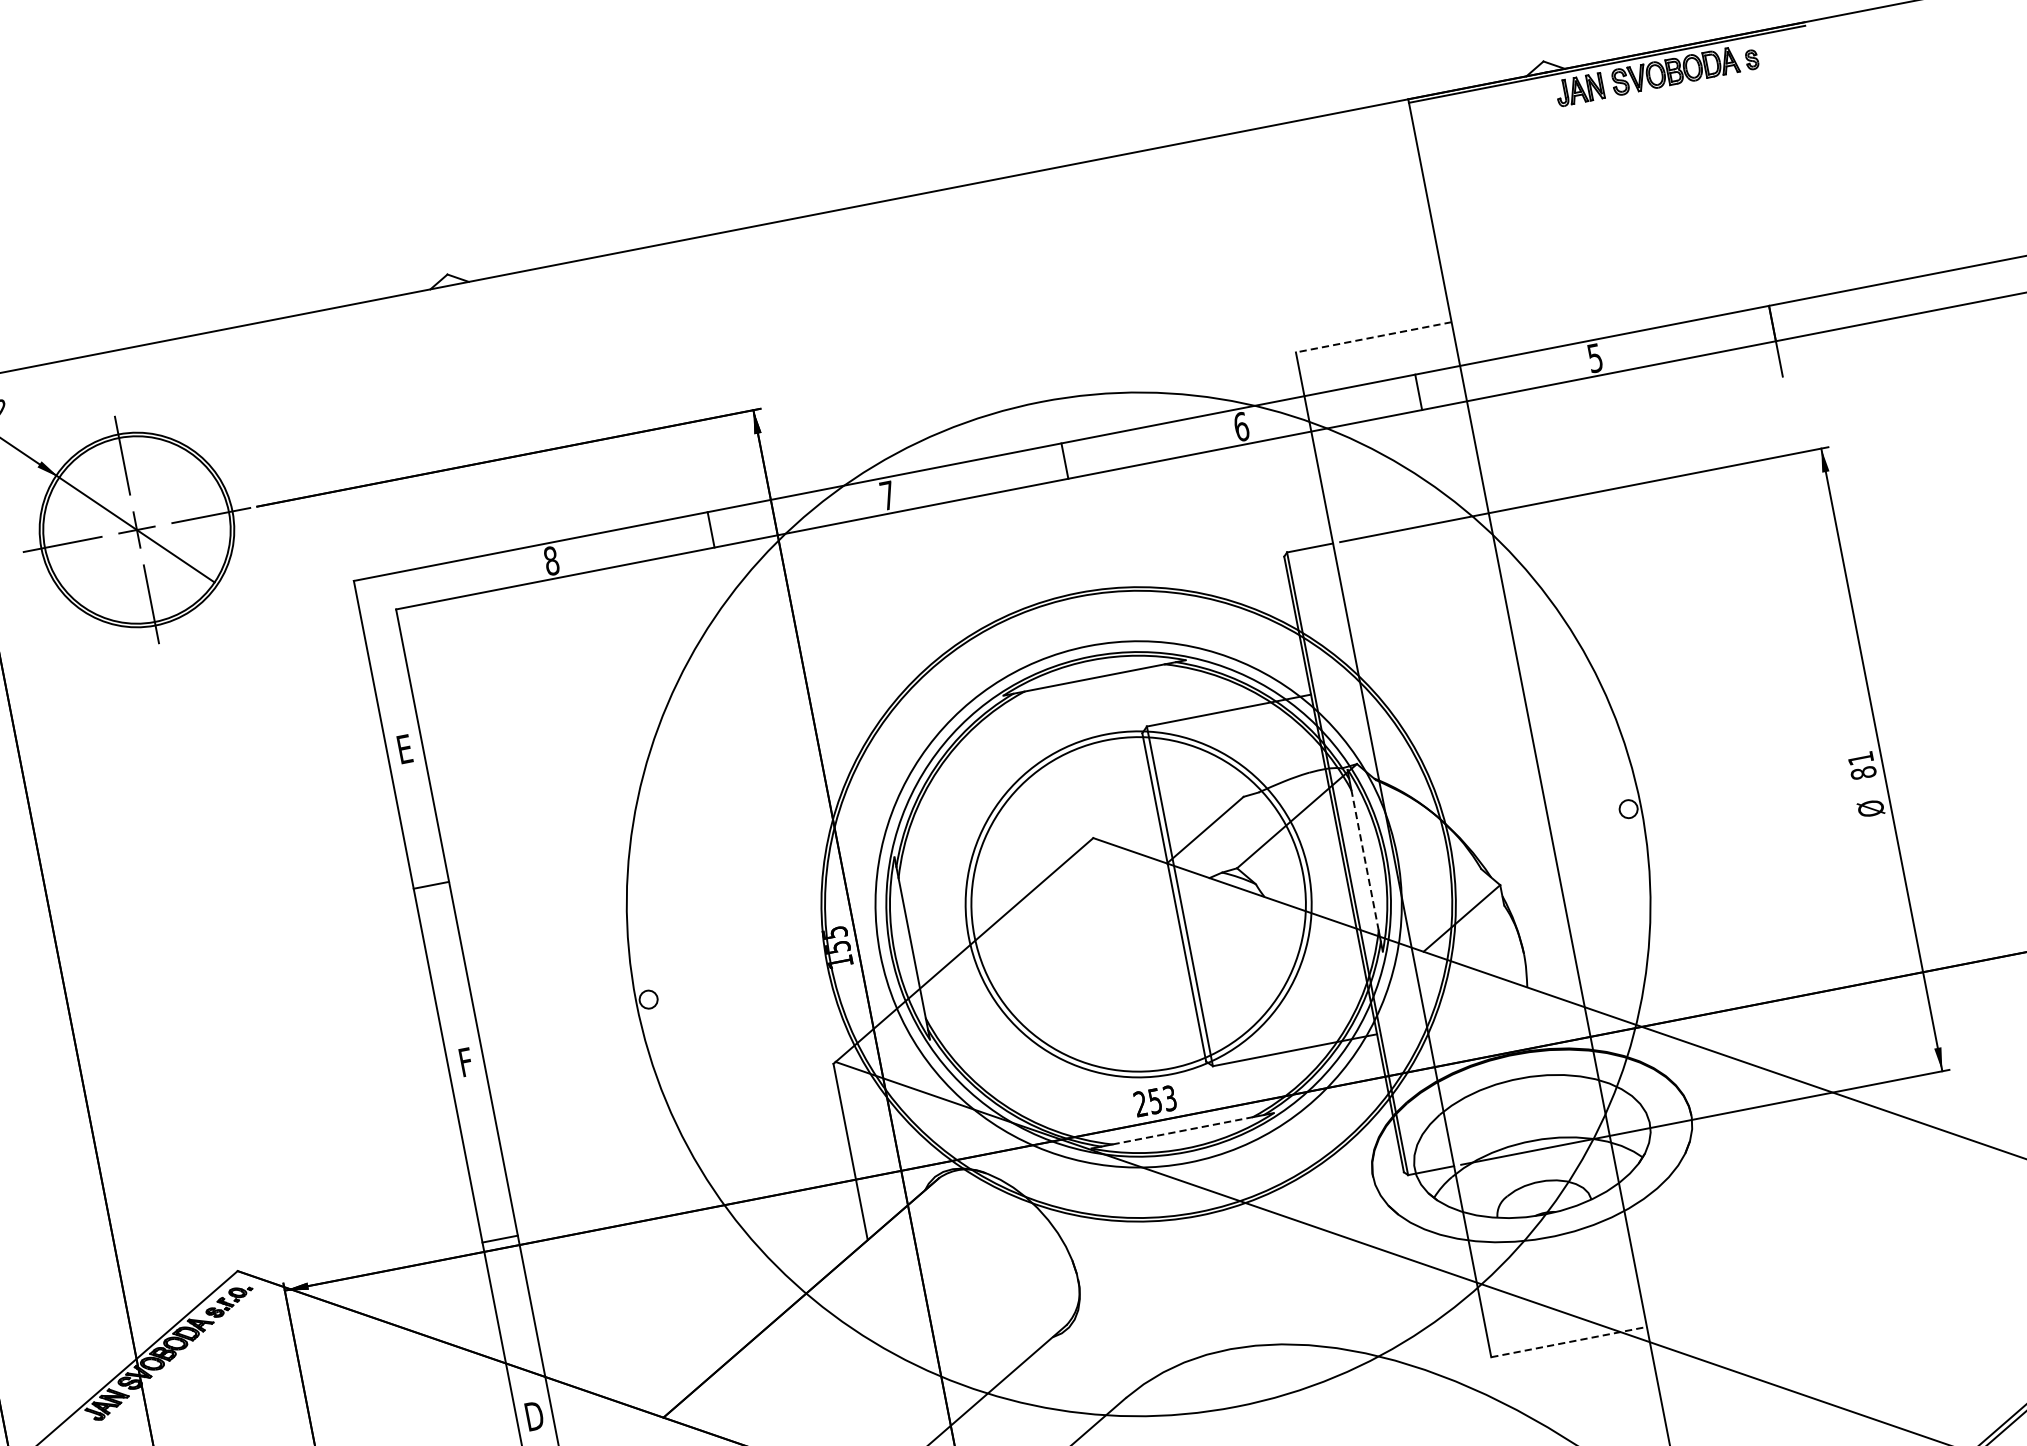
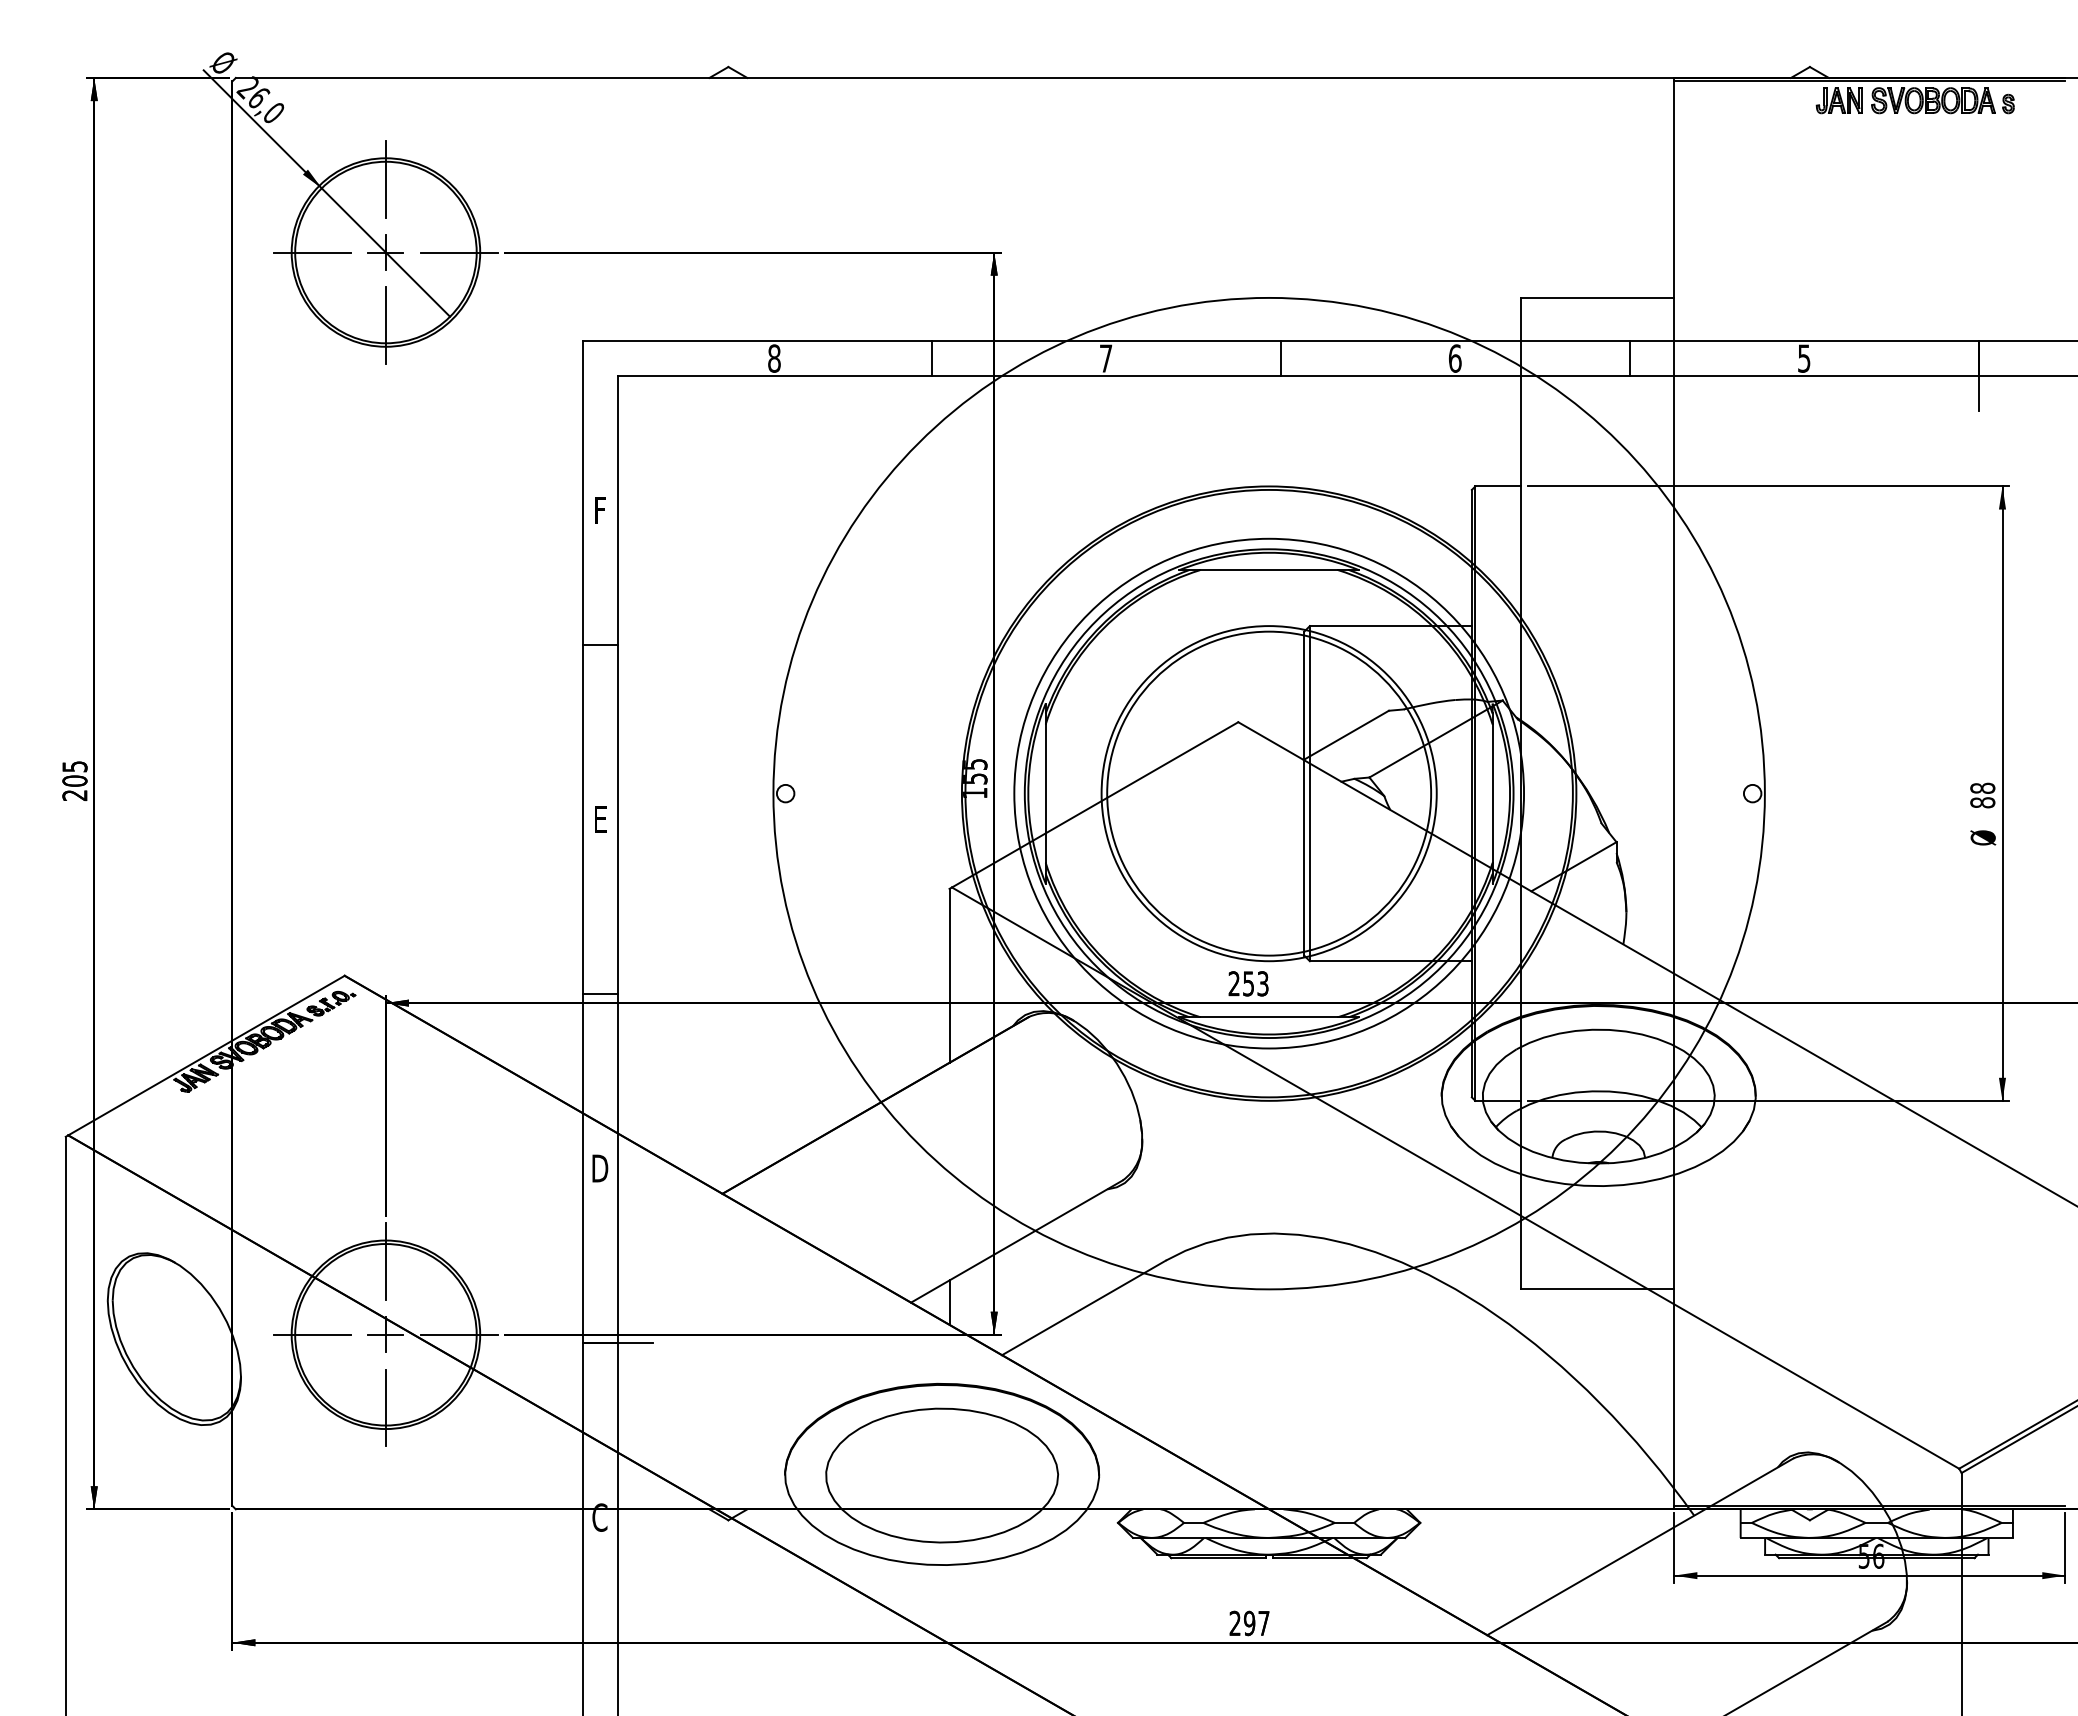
line: (1373, 336) -> (1597, 297), dashed -> solid
text: (404, 749) -> (599, 510), E -> F
text: (1860, 757) -> (1982, 787), 81 -> 88
line: (1364, 860) -> (1492, 793), dashed -> solid
text: (467, 1062) -> (601, 819), F -> E
line: (1183, 1131) -> (1269, 1017), dashed -> solid
line: (1569, 1342) -> (1597, 1289), dashed -> solid

